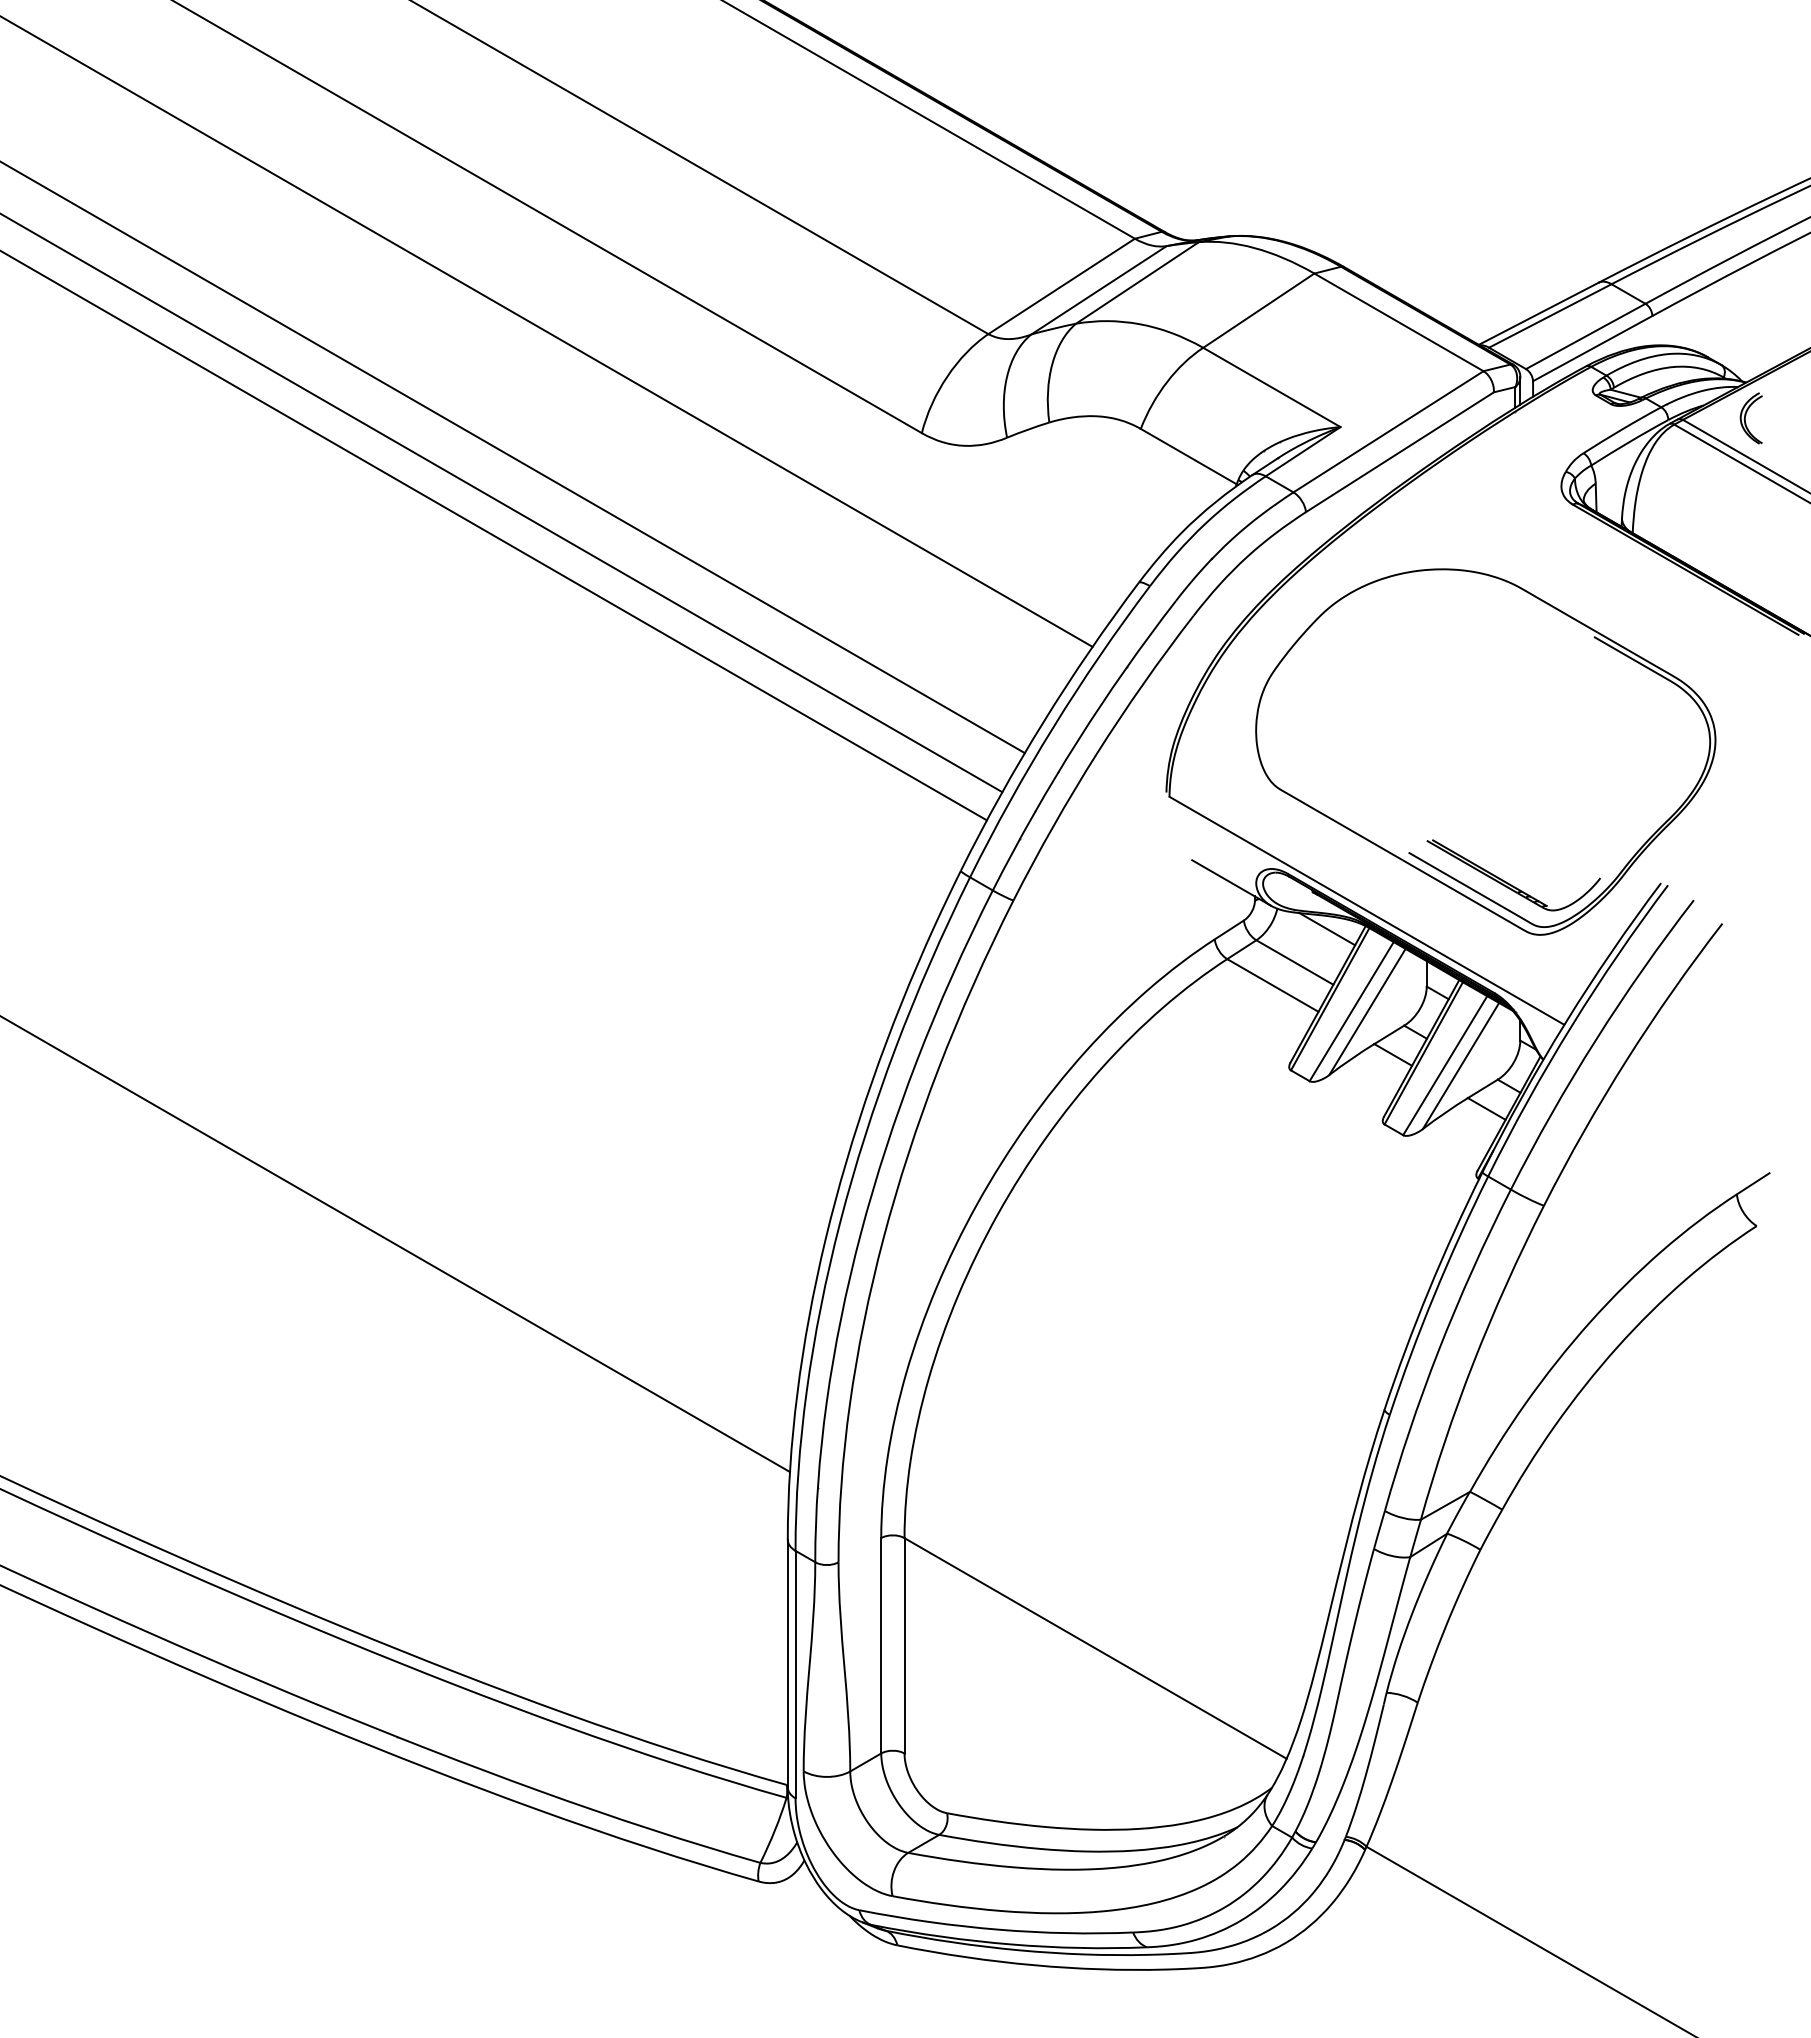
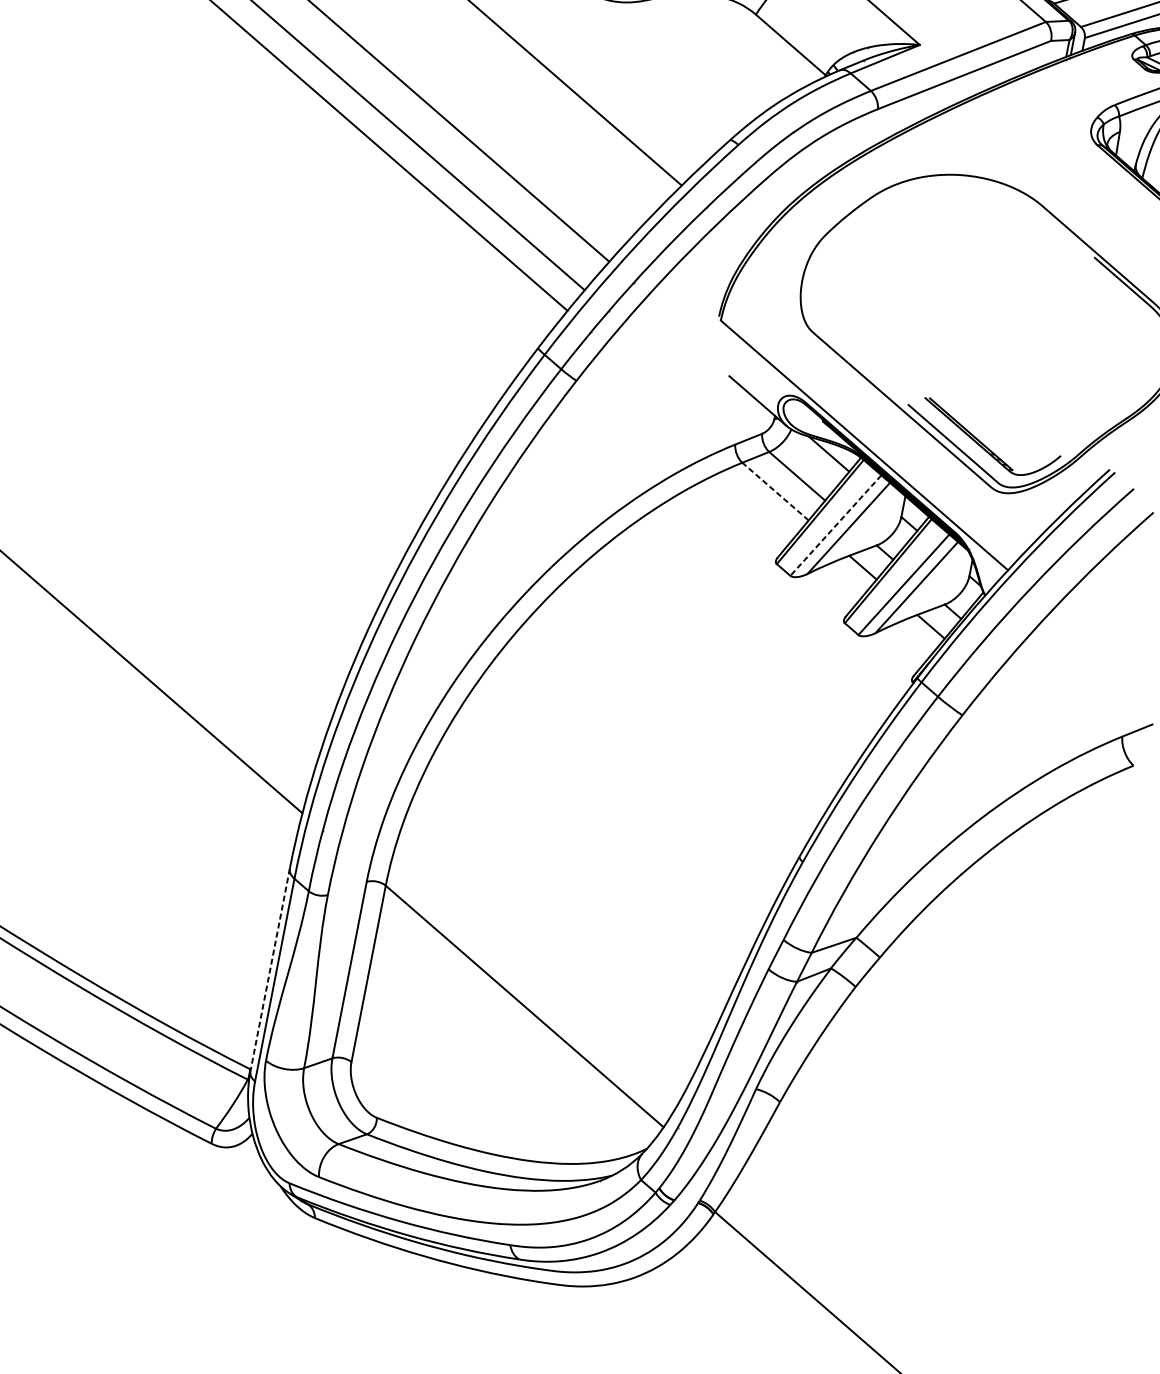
line: (1272, 985) -> (775, 491), solid -> dashed
line: (1351, 1012) -> (835, 526), solid -> dashed
line: (787, 1663) -> (269, 969), solid -> dashed

